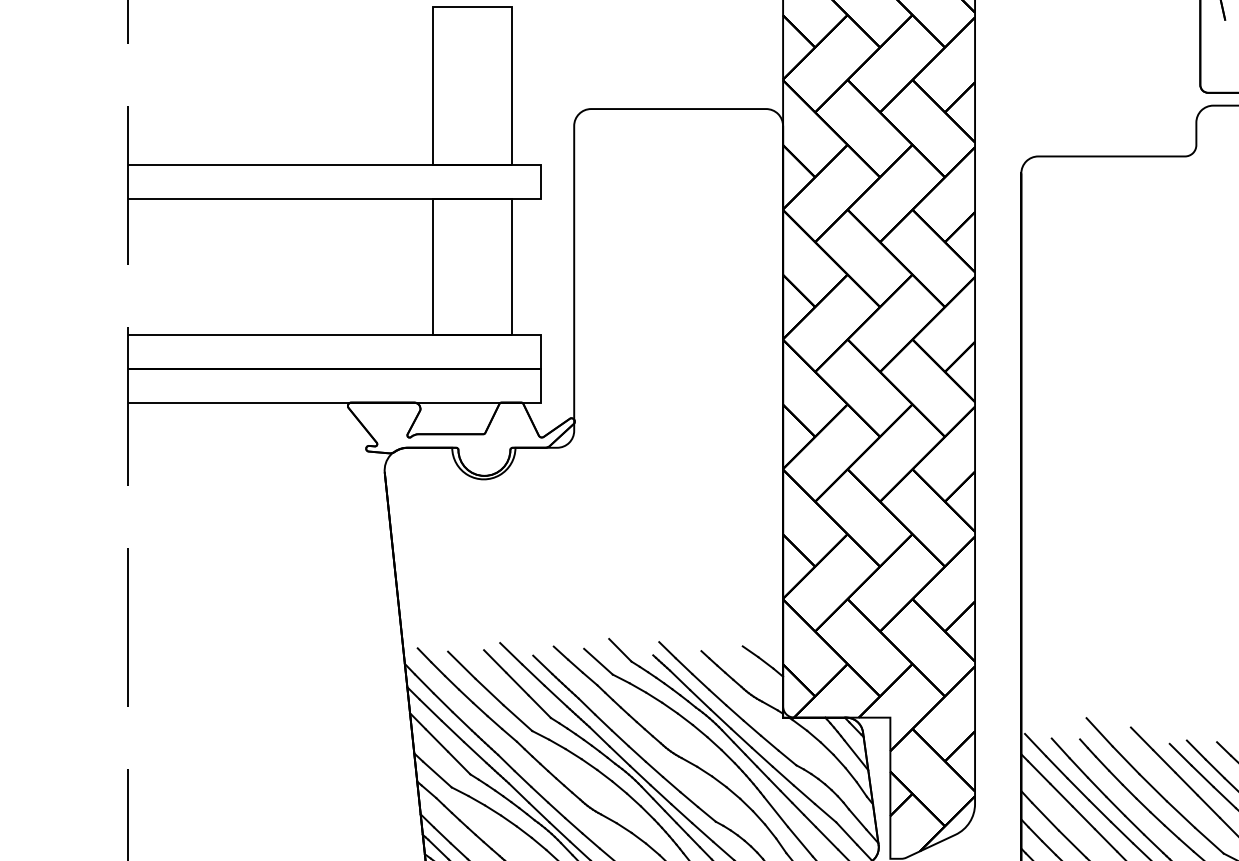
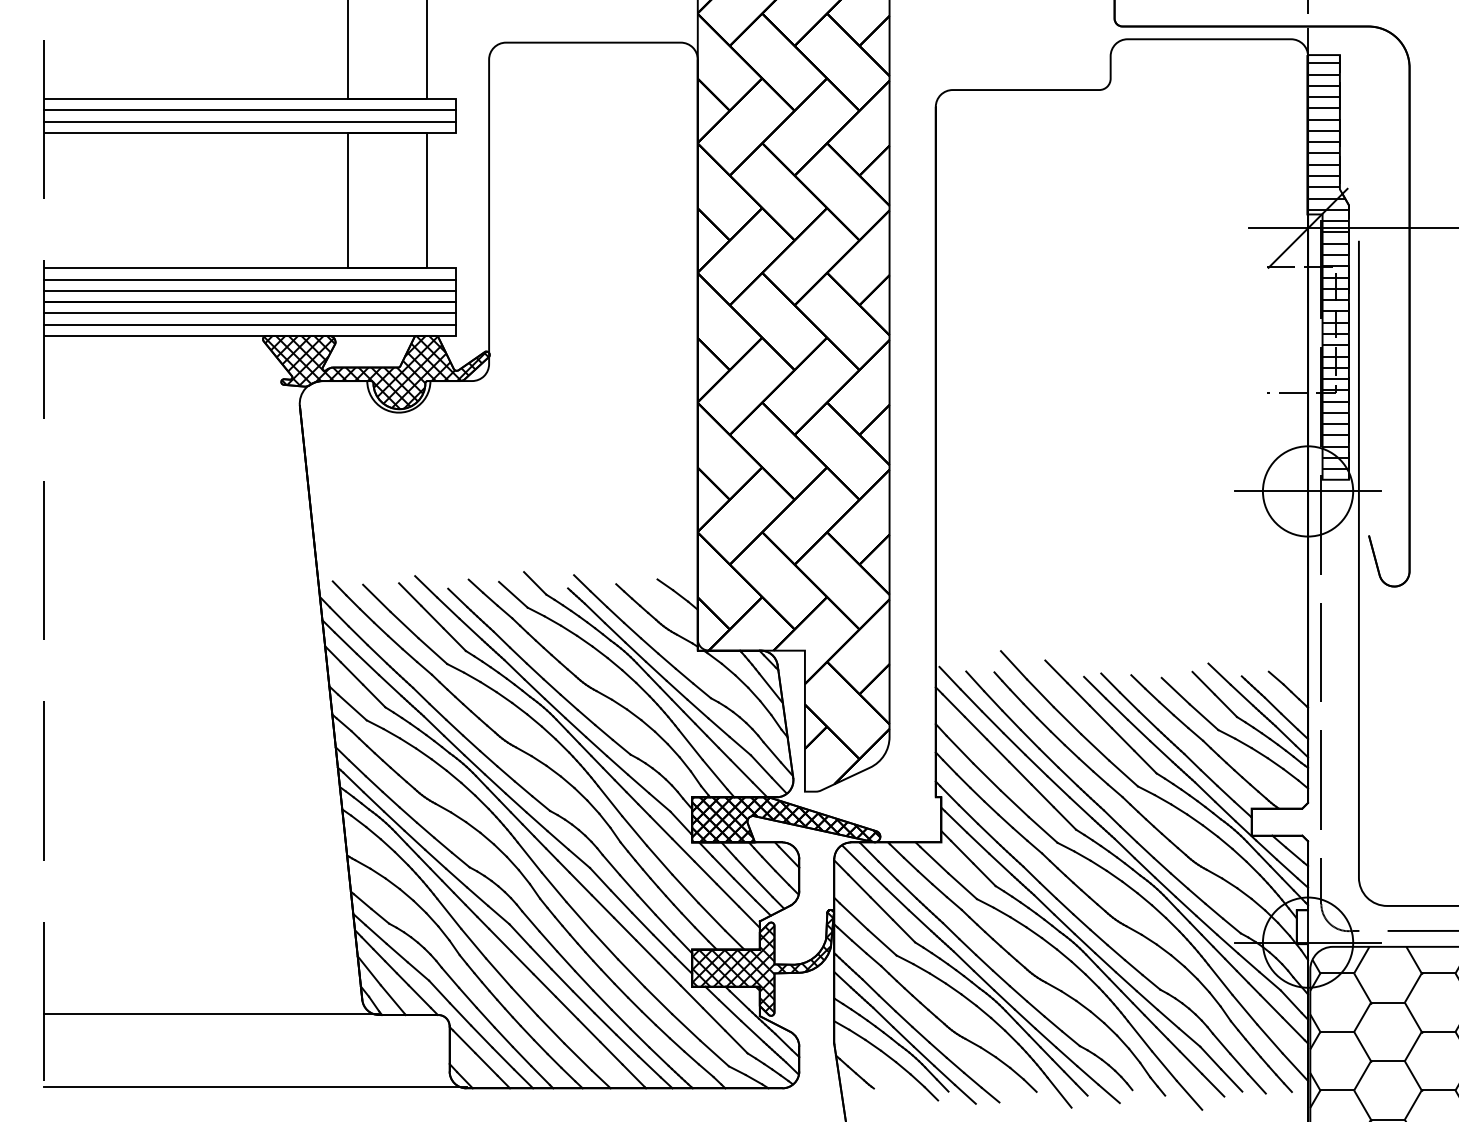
line: (334, 176) -> (249, 110), added
line: (334, 187) -> (249, 121), added
line: (334, 346) -> (249, 279), added
line: (334, 357) -> (249, 290), added
line: (334, 380) -> (249, 313), added
line: (334, 391) -> (249, 324), added
hatch: (461, 439) -> (376, 372), added

